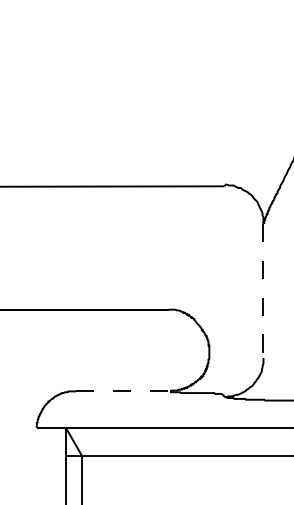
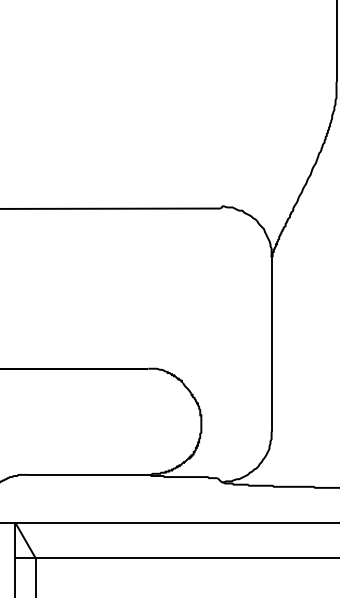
line: (263, 291) -> (271, 345), dashed -> solid
line: (123, 391) -> (89, 475), dashed -> solid

